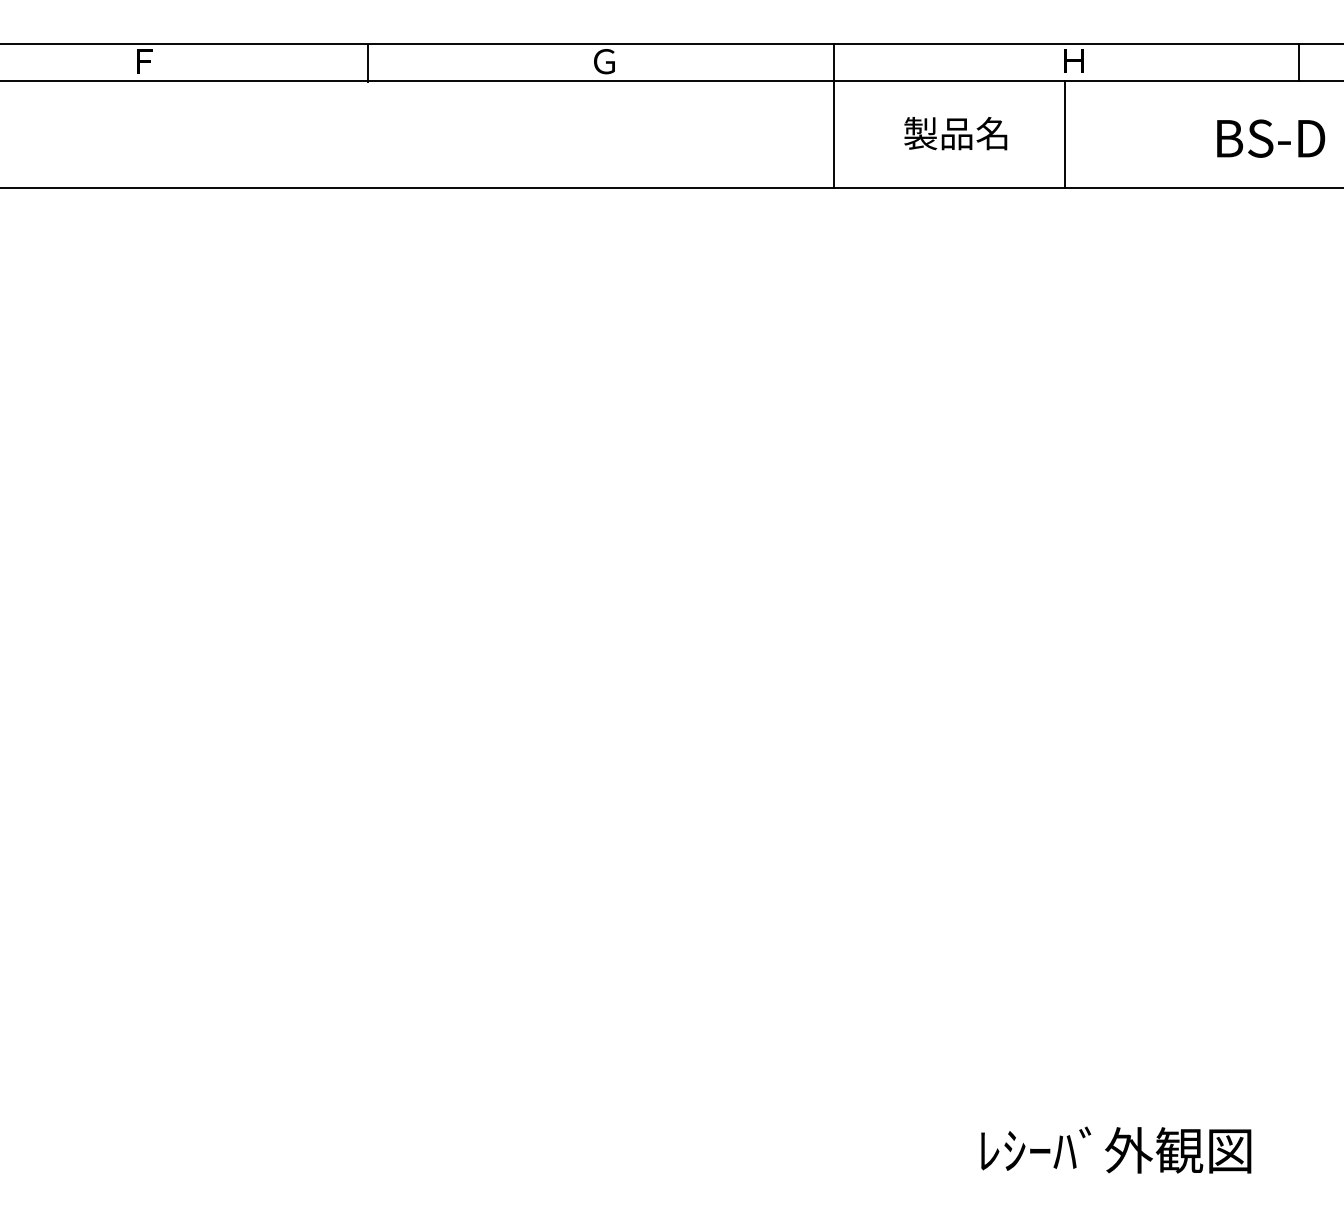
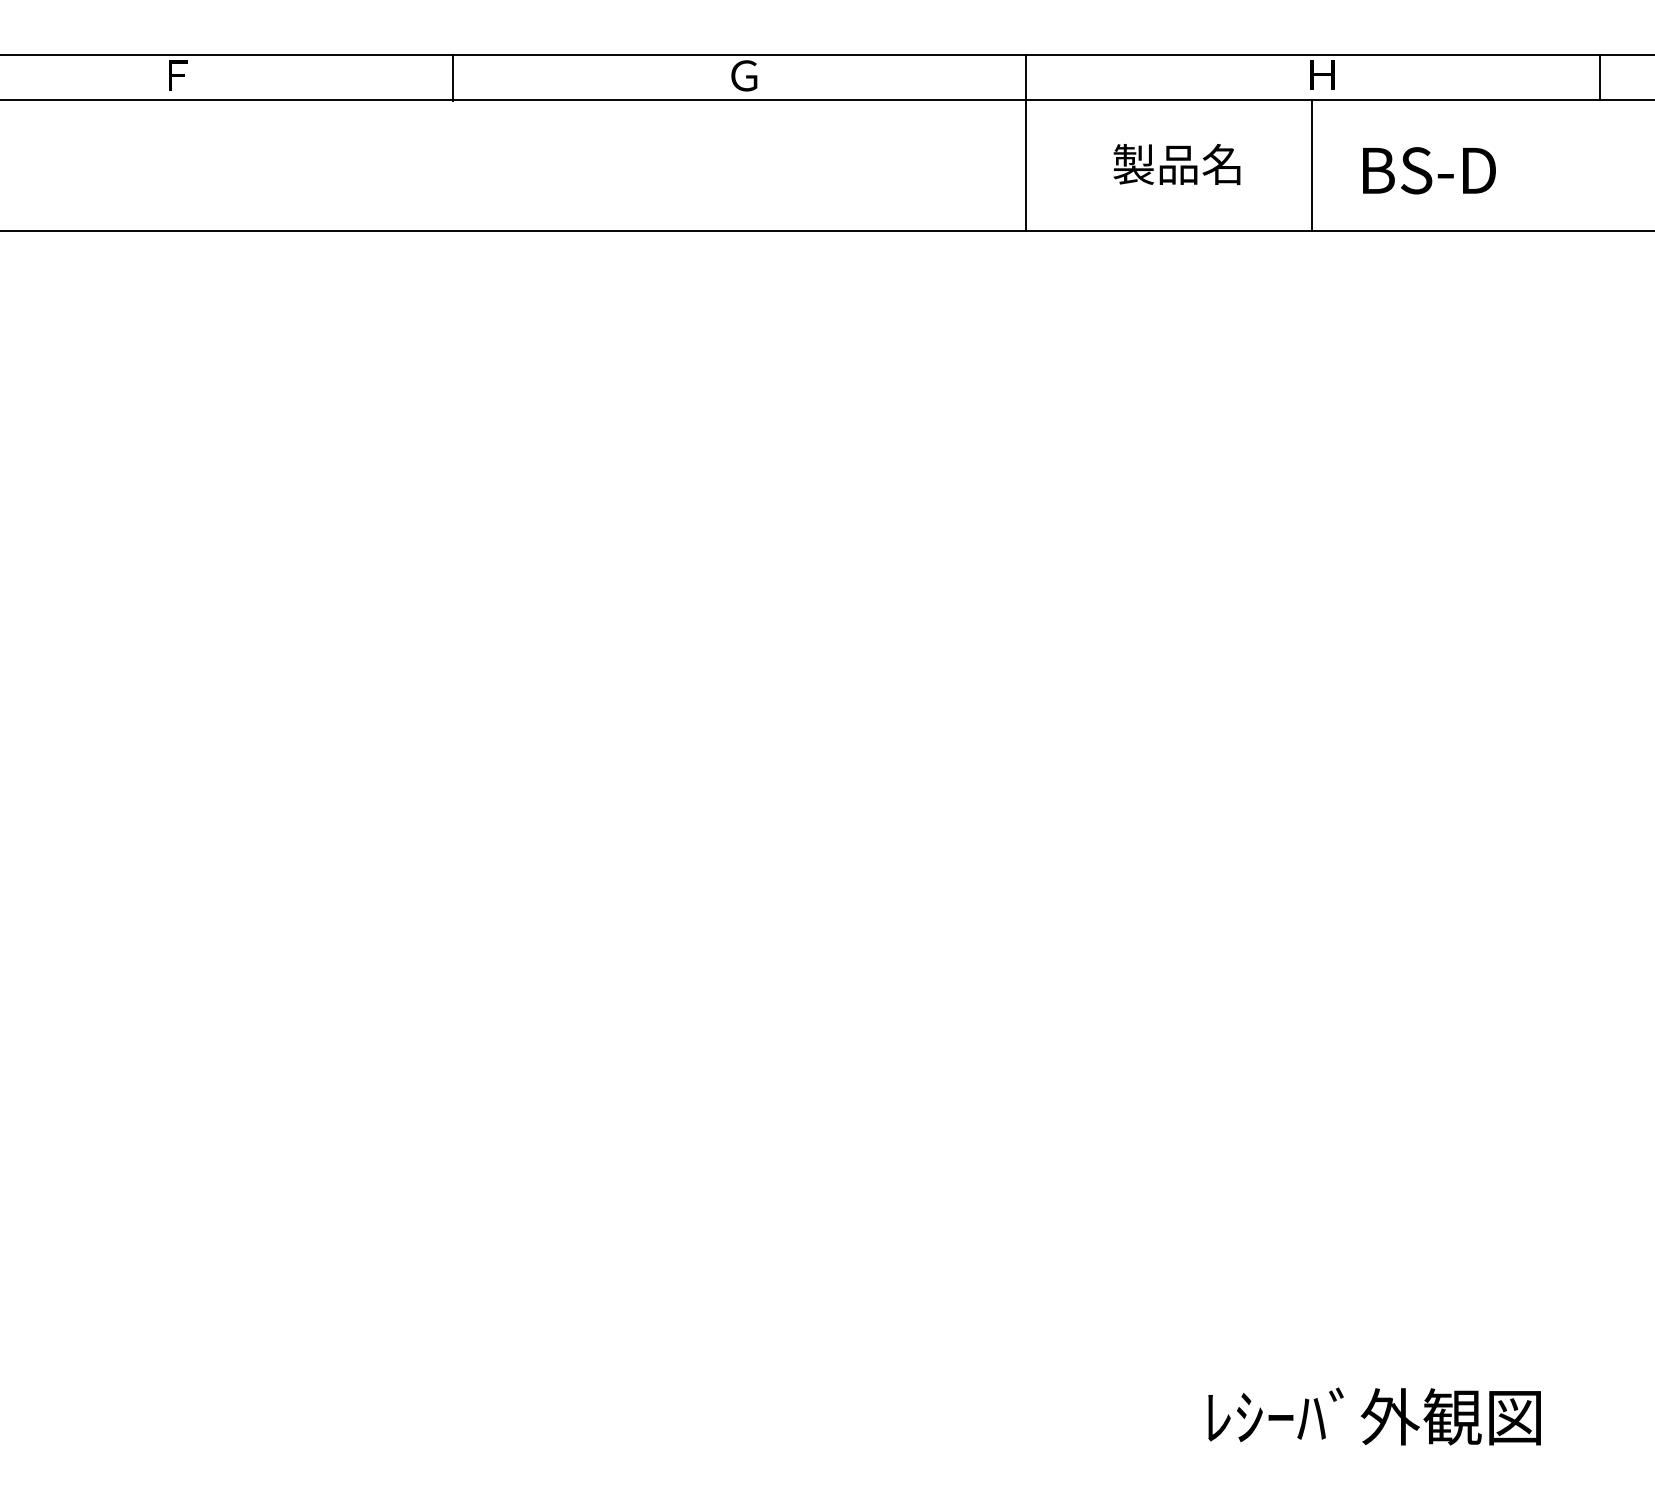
text: (1271, 138) -> (1429, 170), moved

